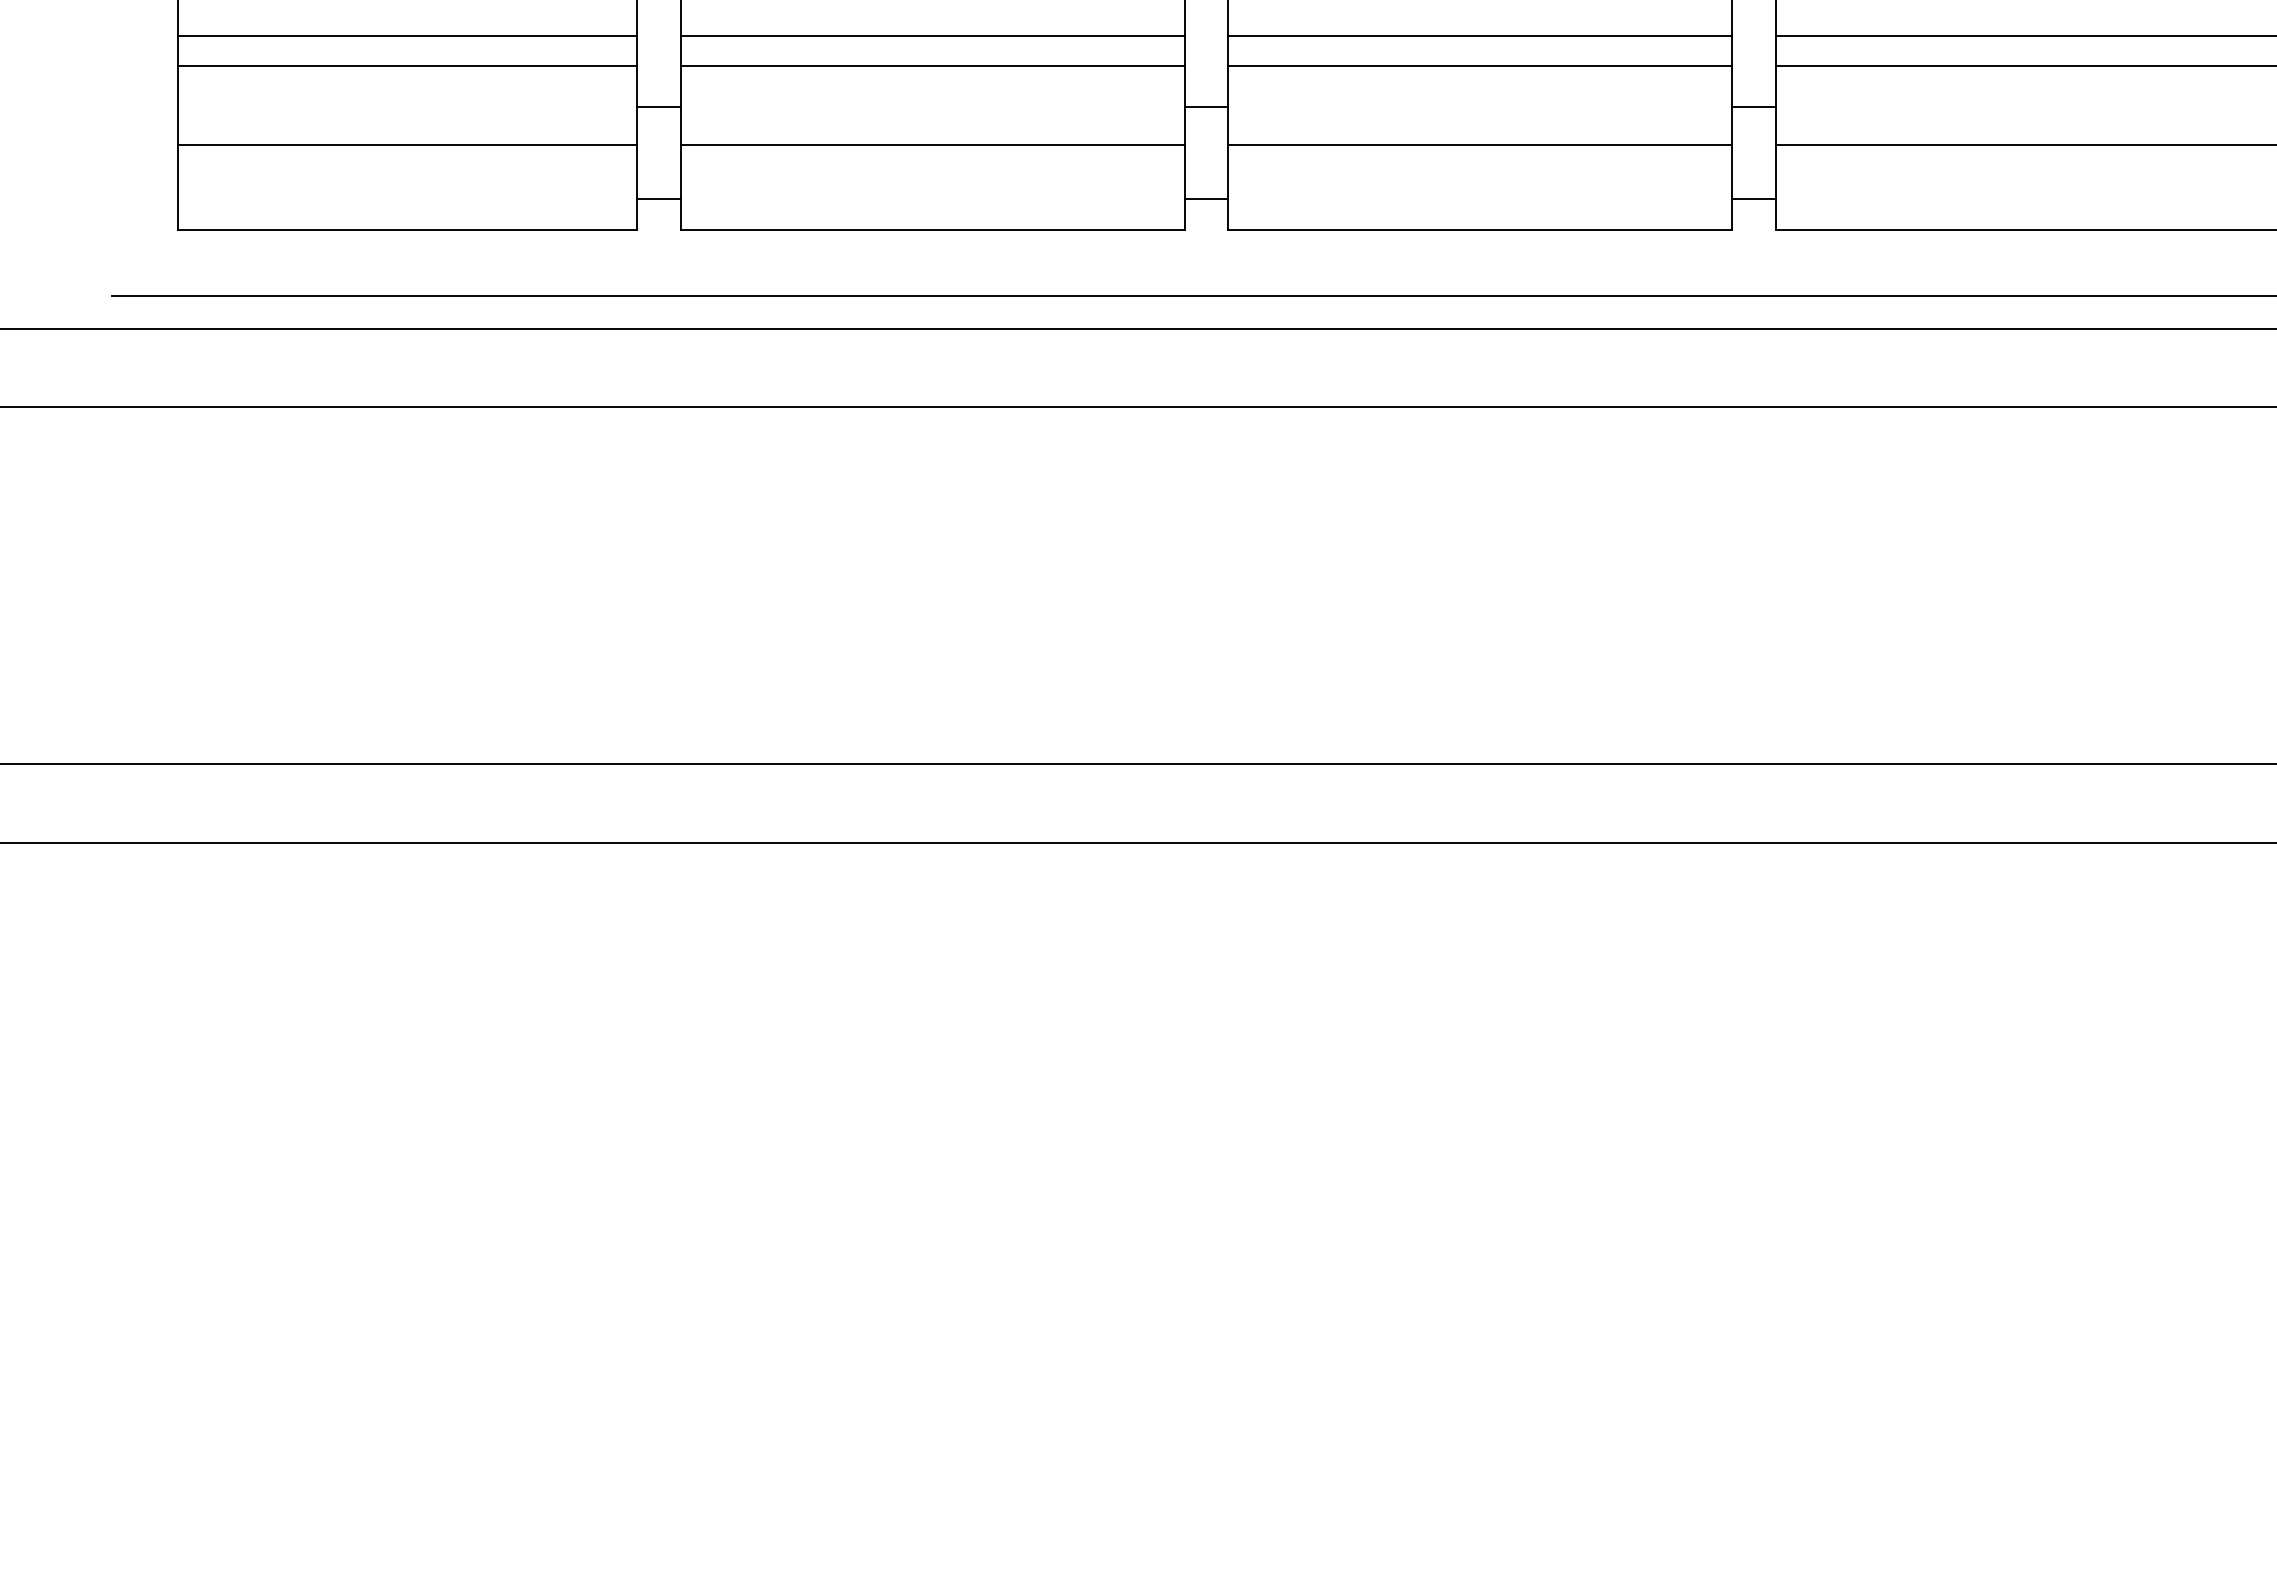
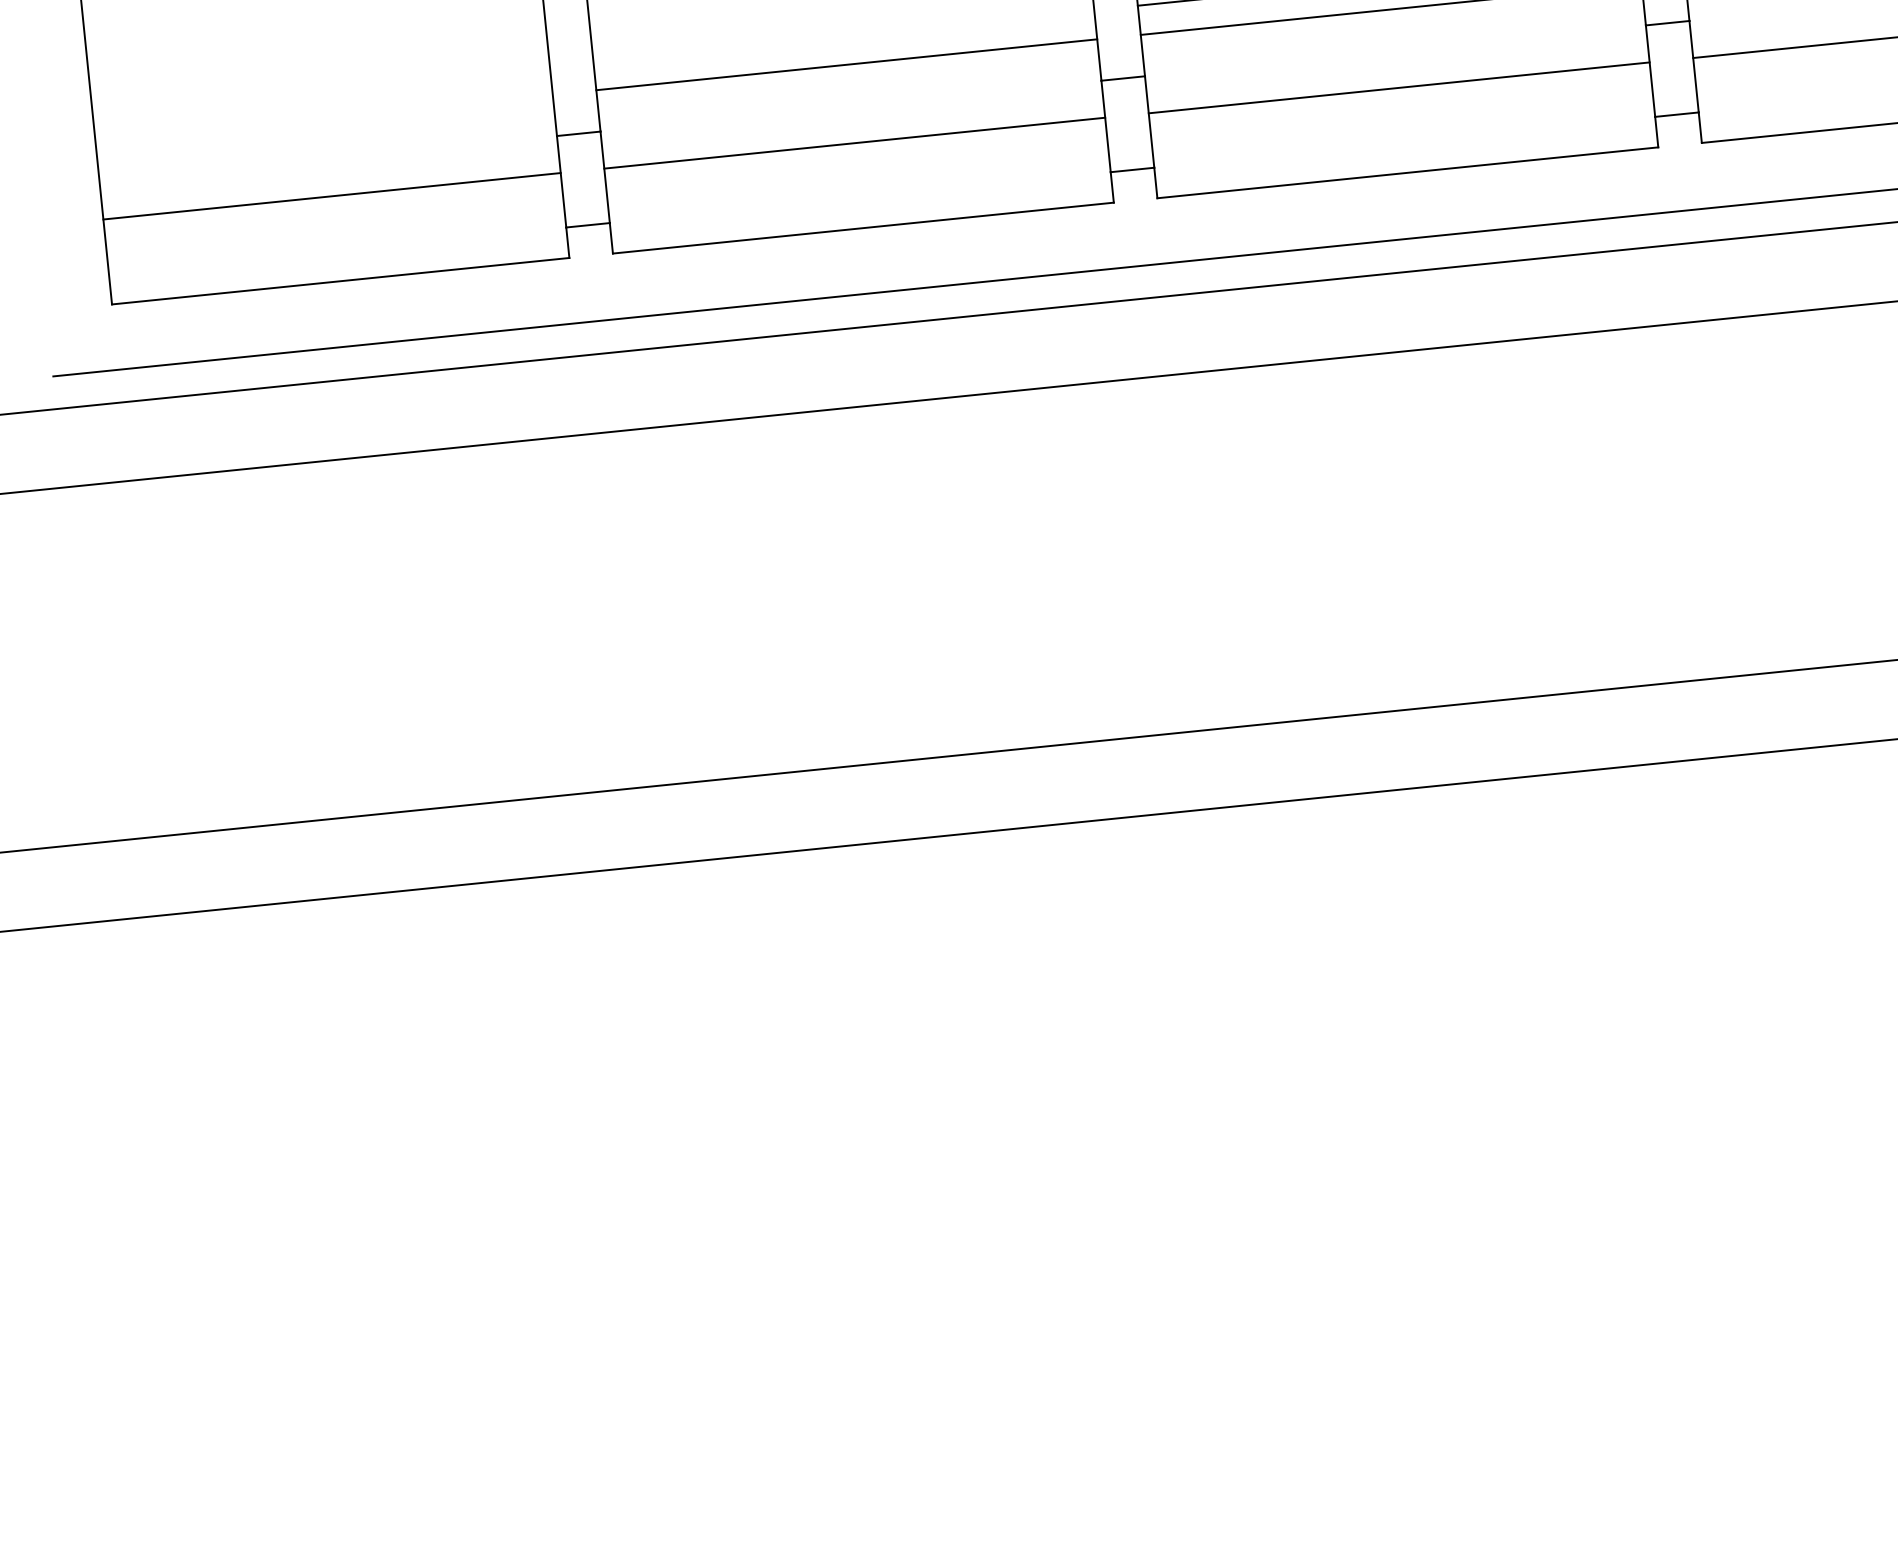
line: (407, 36) -> (321, 88), removed
line: (932, 36) -> (843, 35), removed
line: (407, 65) -> (324, 117), removed

